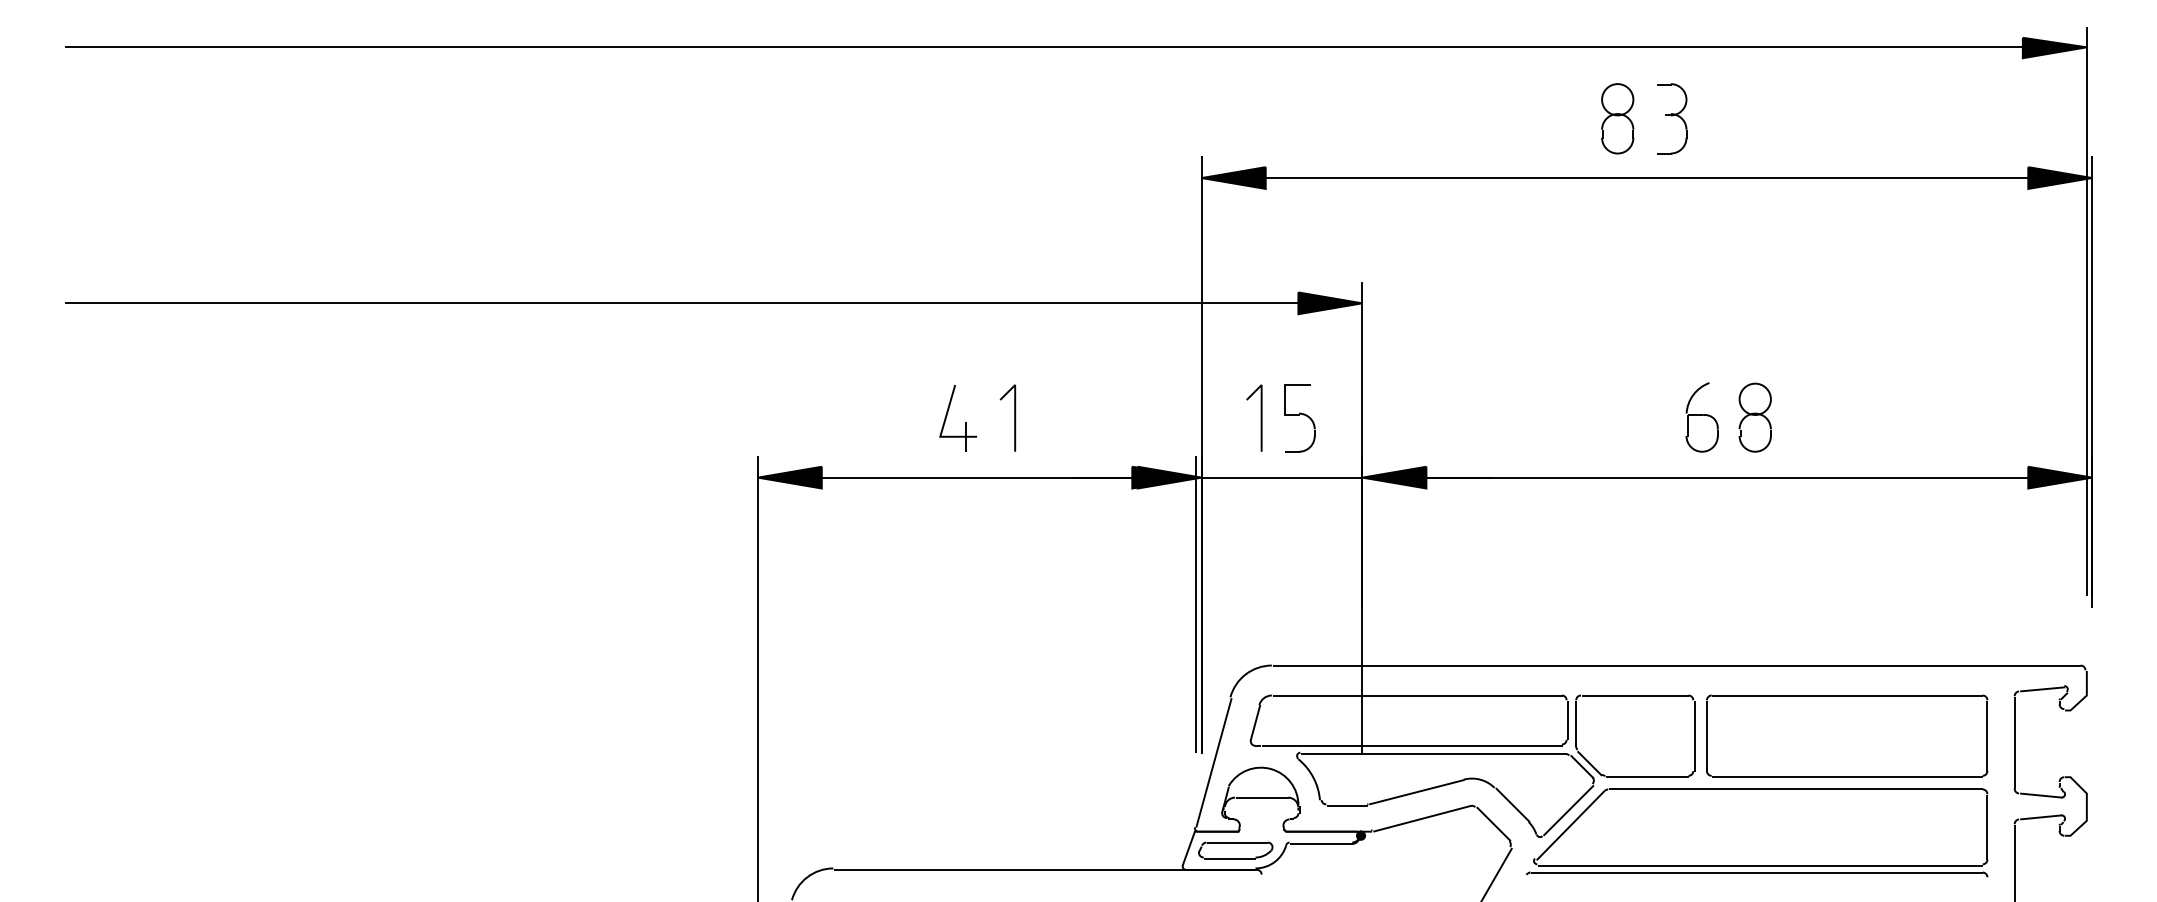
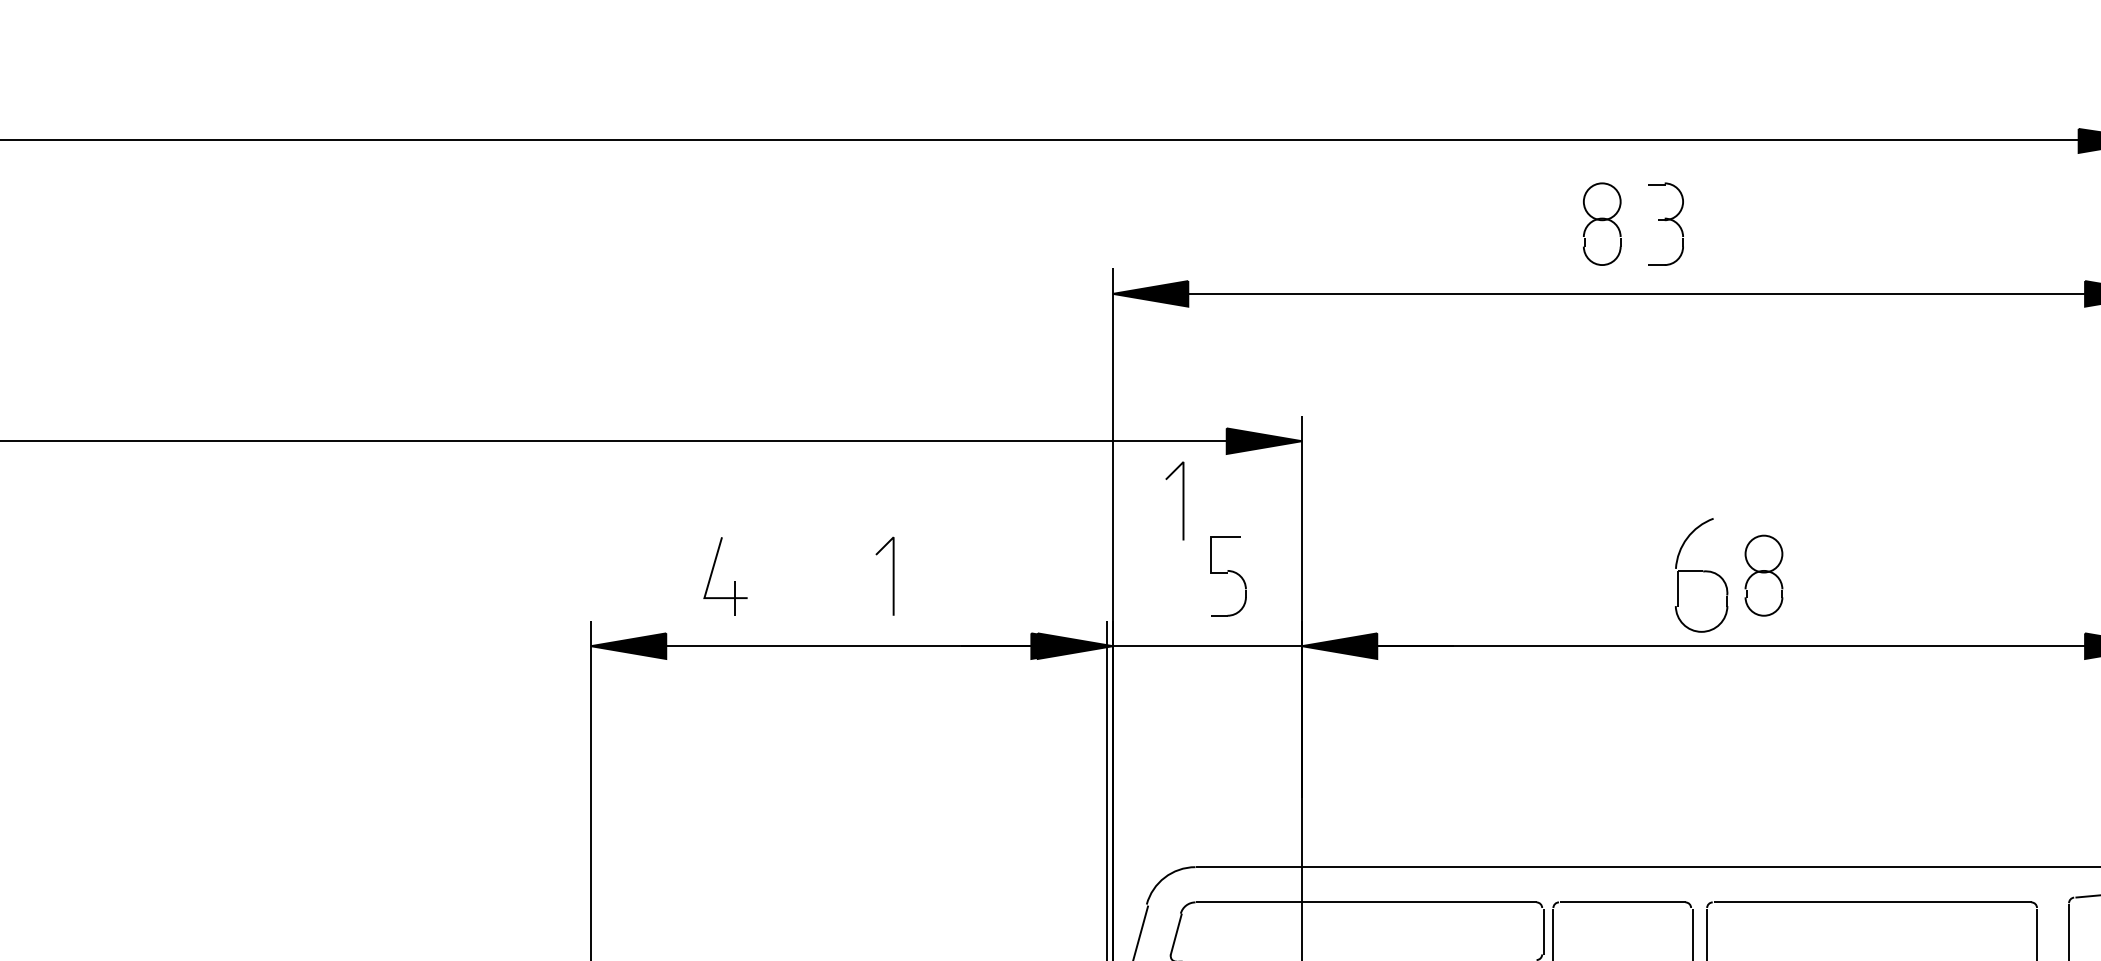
curve: (1260, 417) -> (1182, 500), moved
part: (1701, 417) -> (1700, 575), size x1.4
part: (965, 422) -> (734, 581), moved

